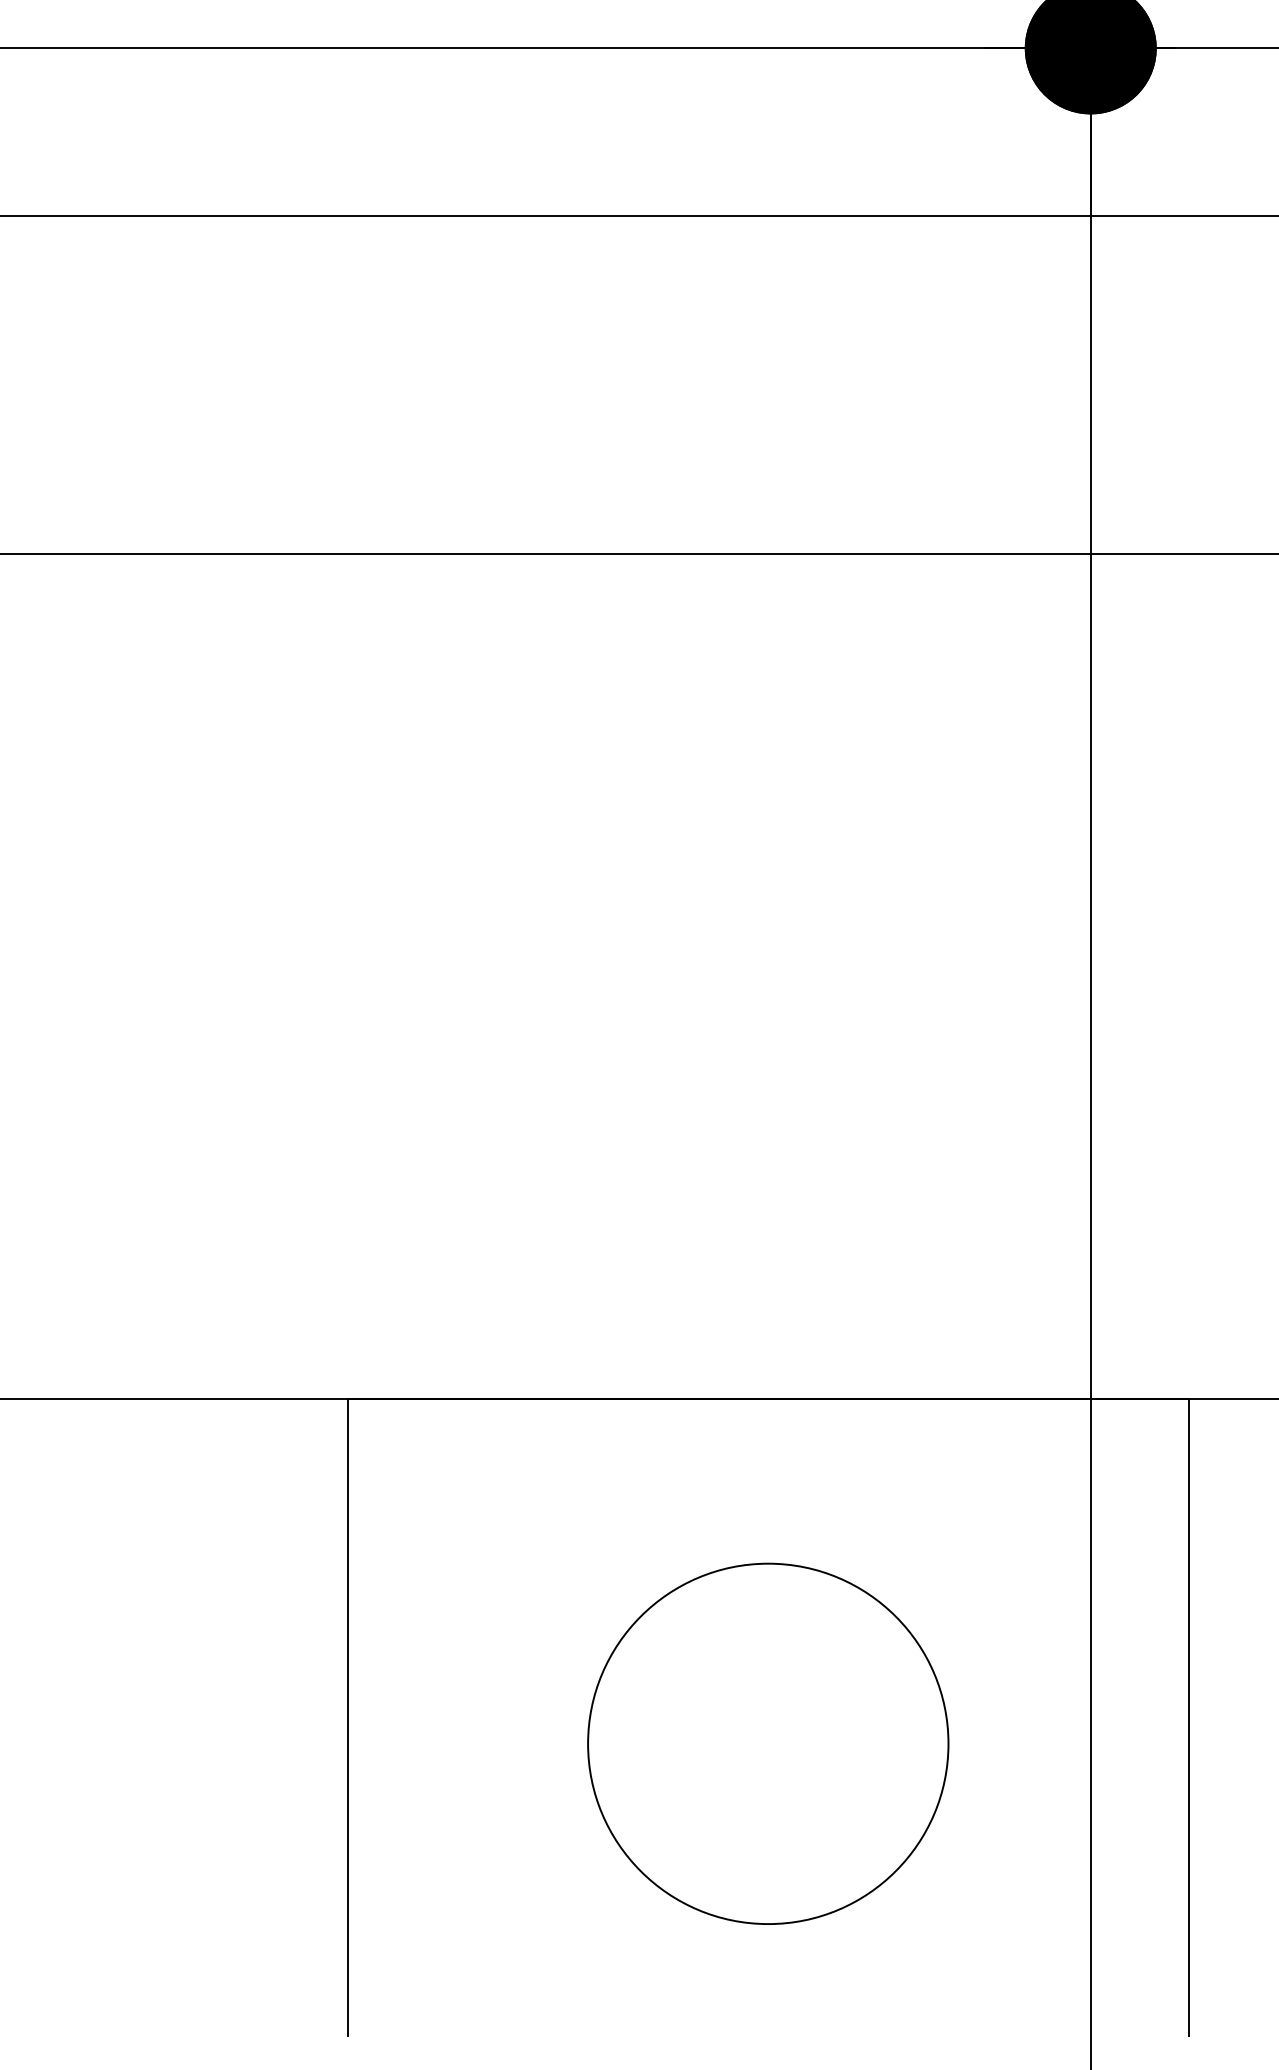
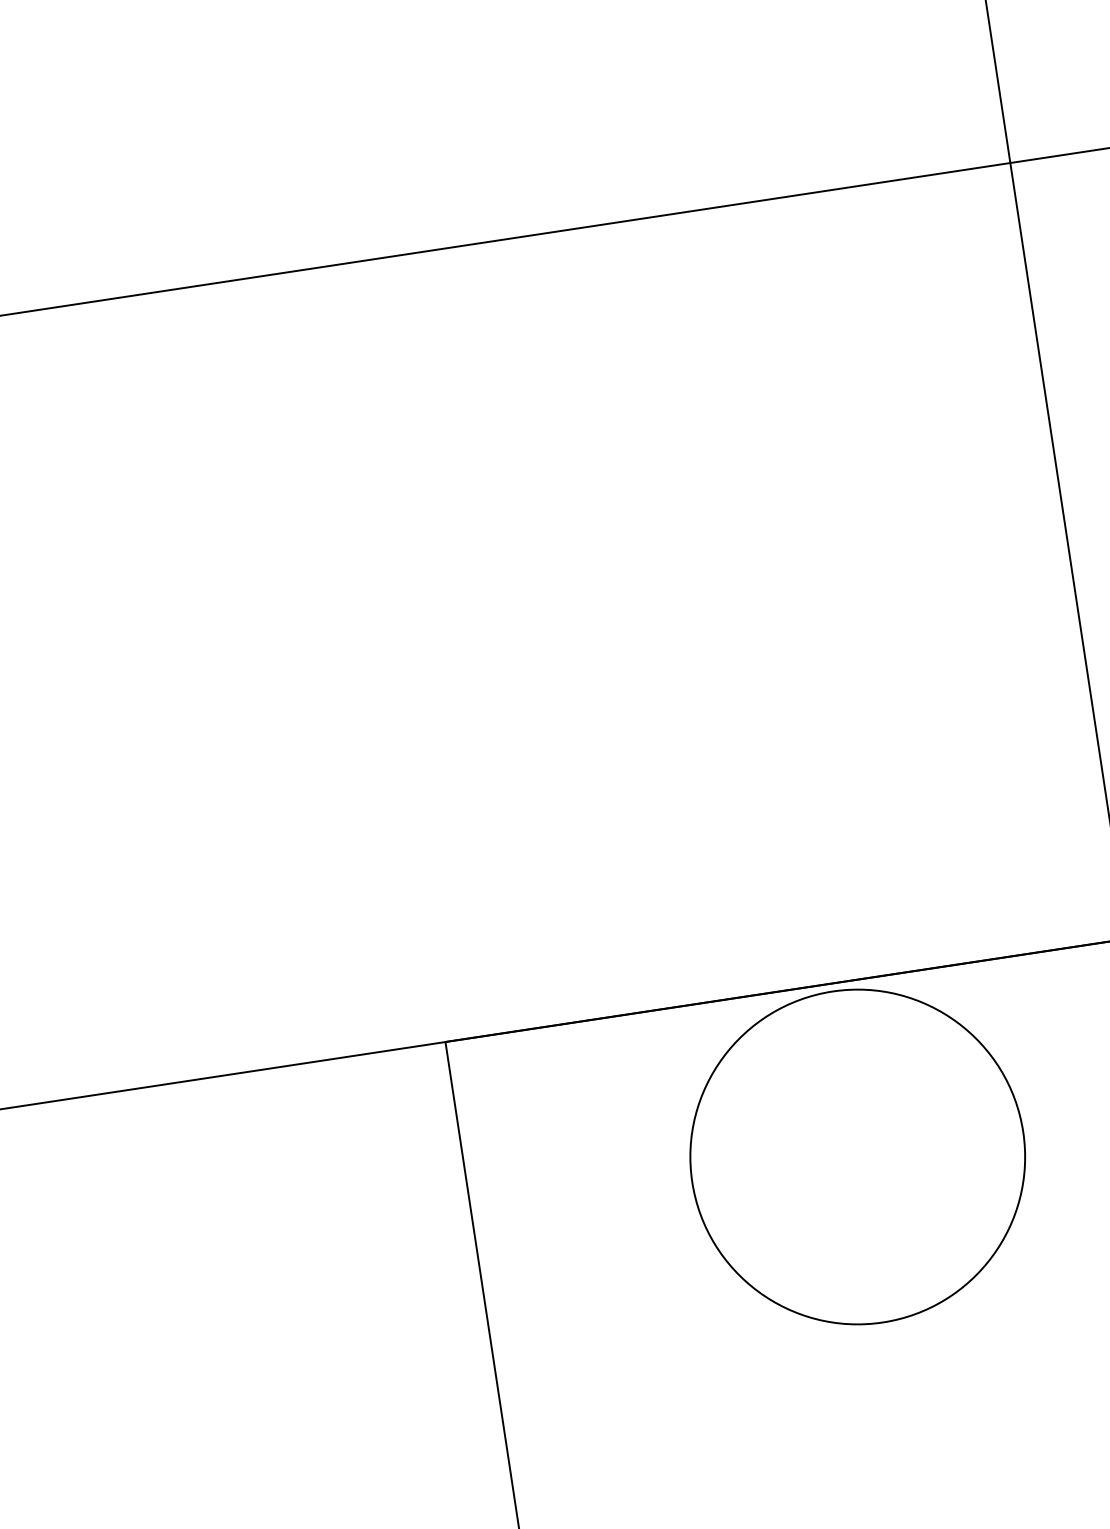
circle: (768, 1743) -> (857, 1156), moved

